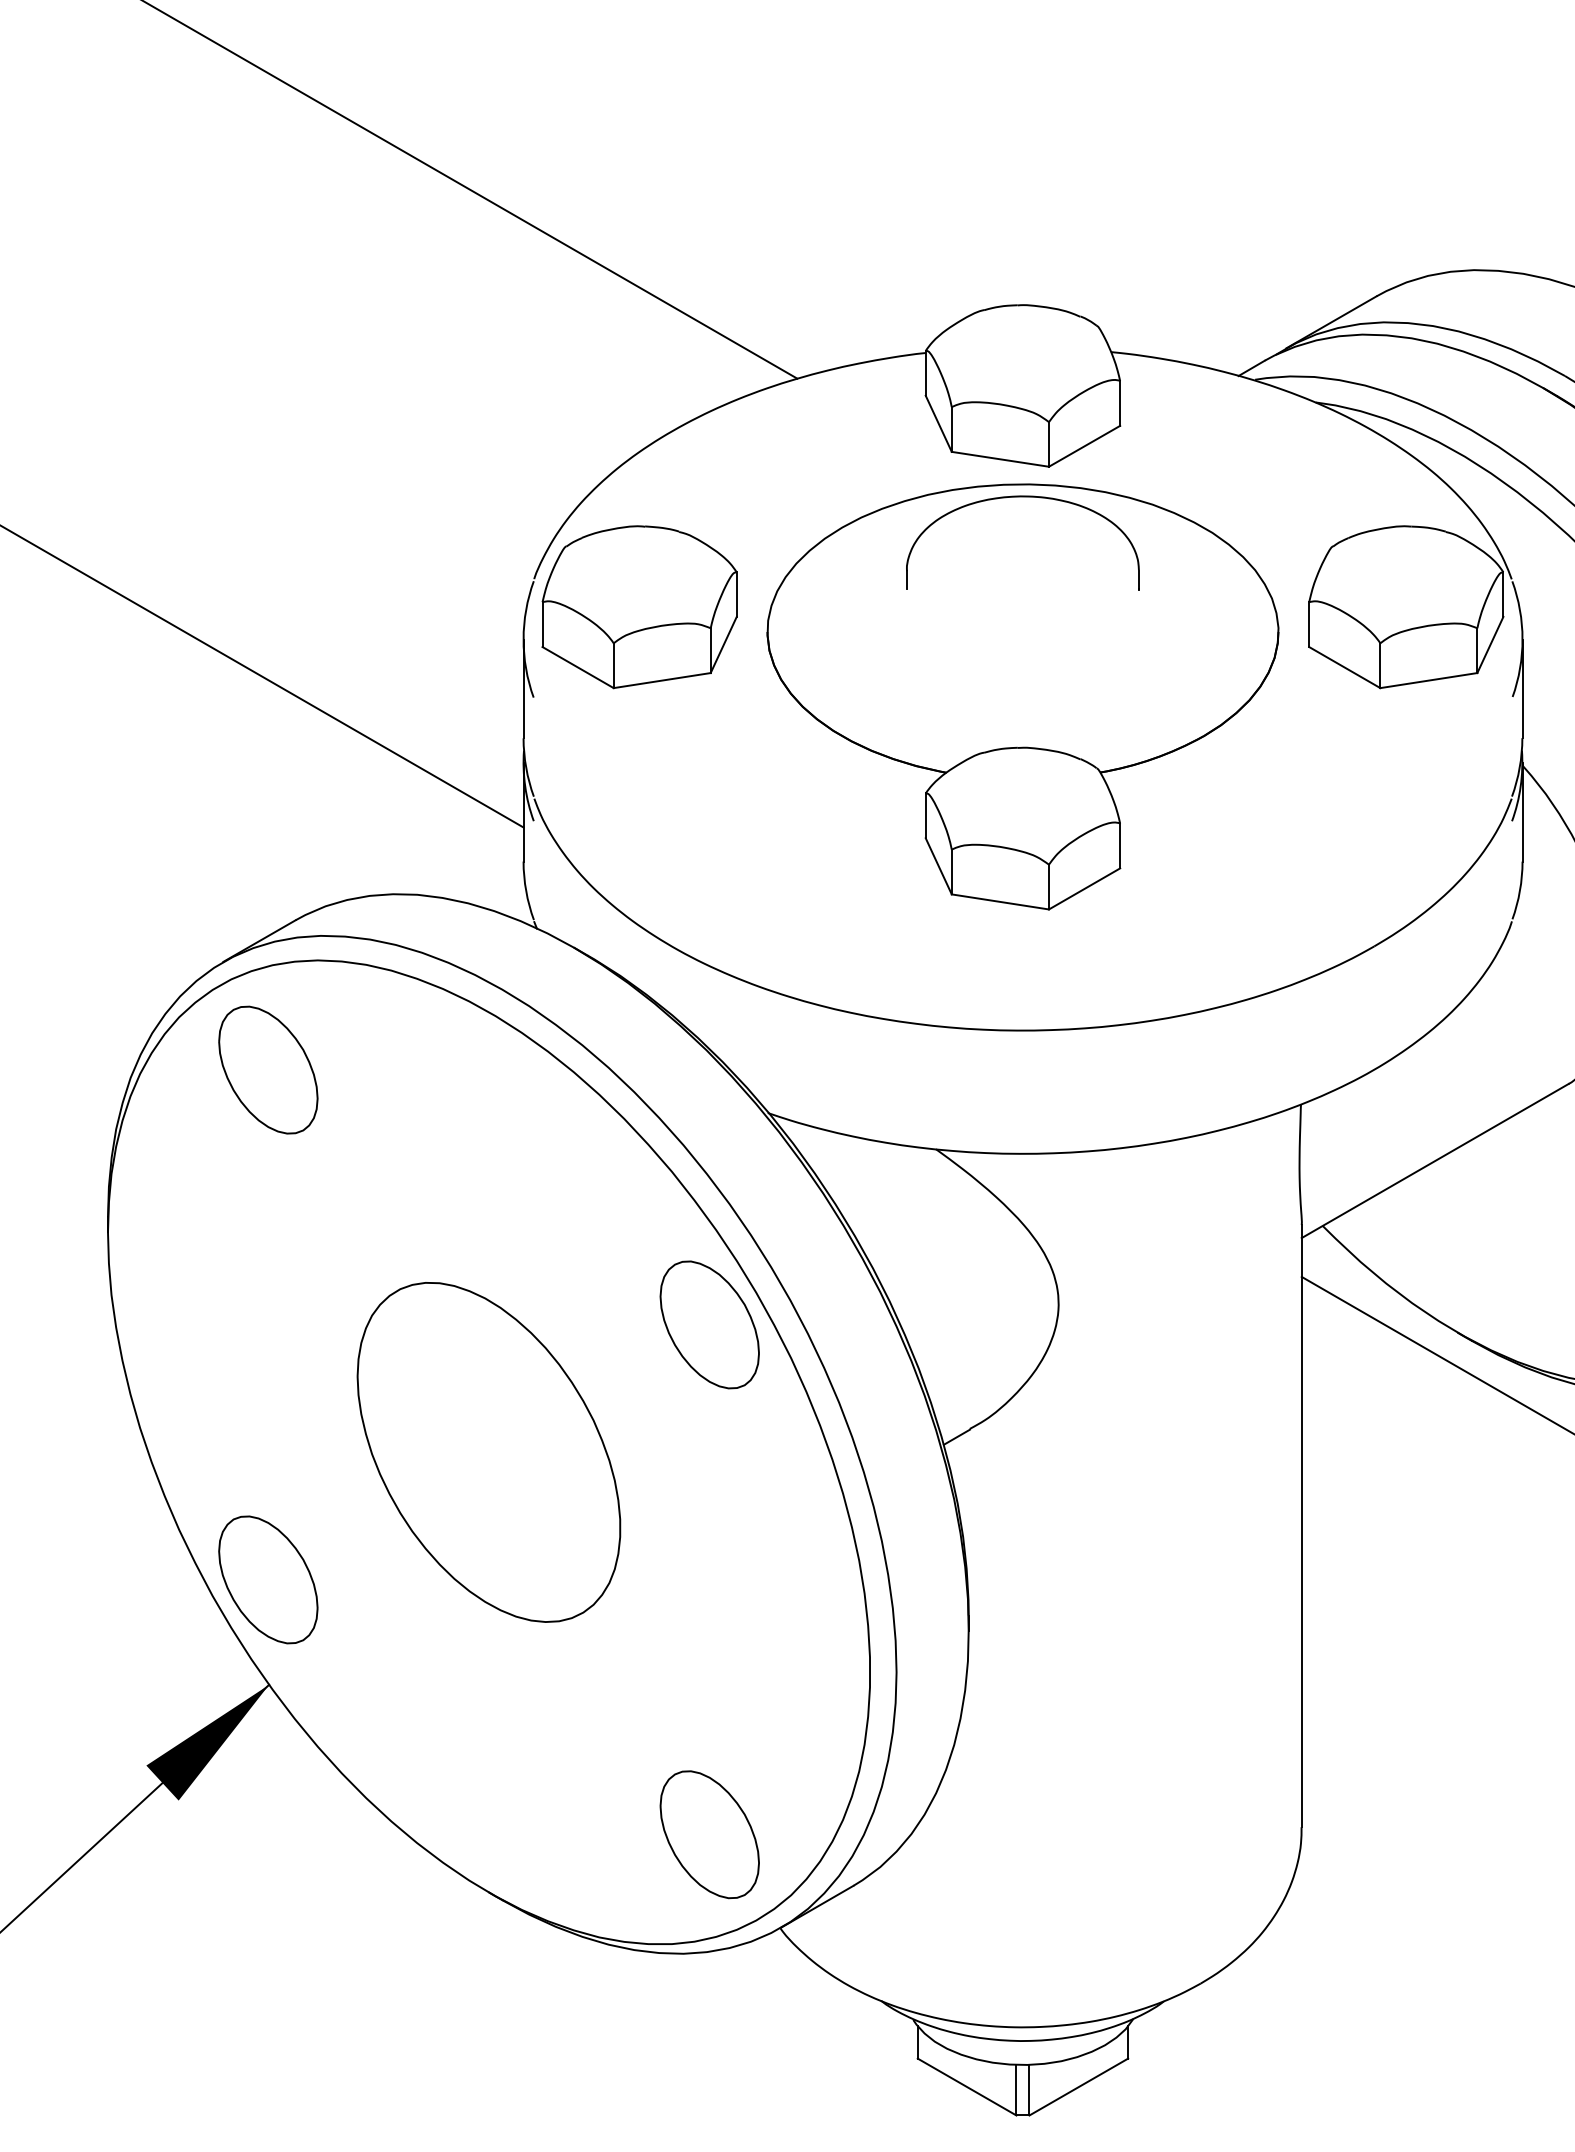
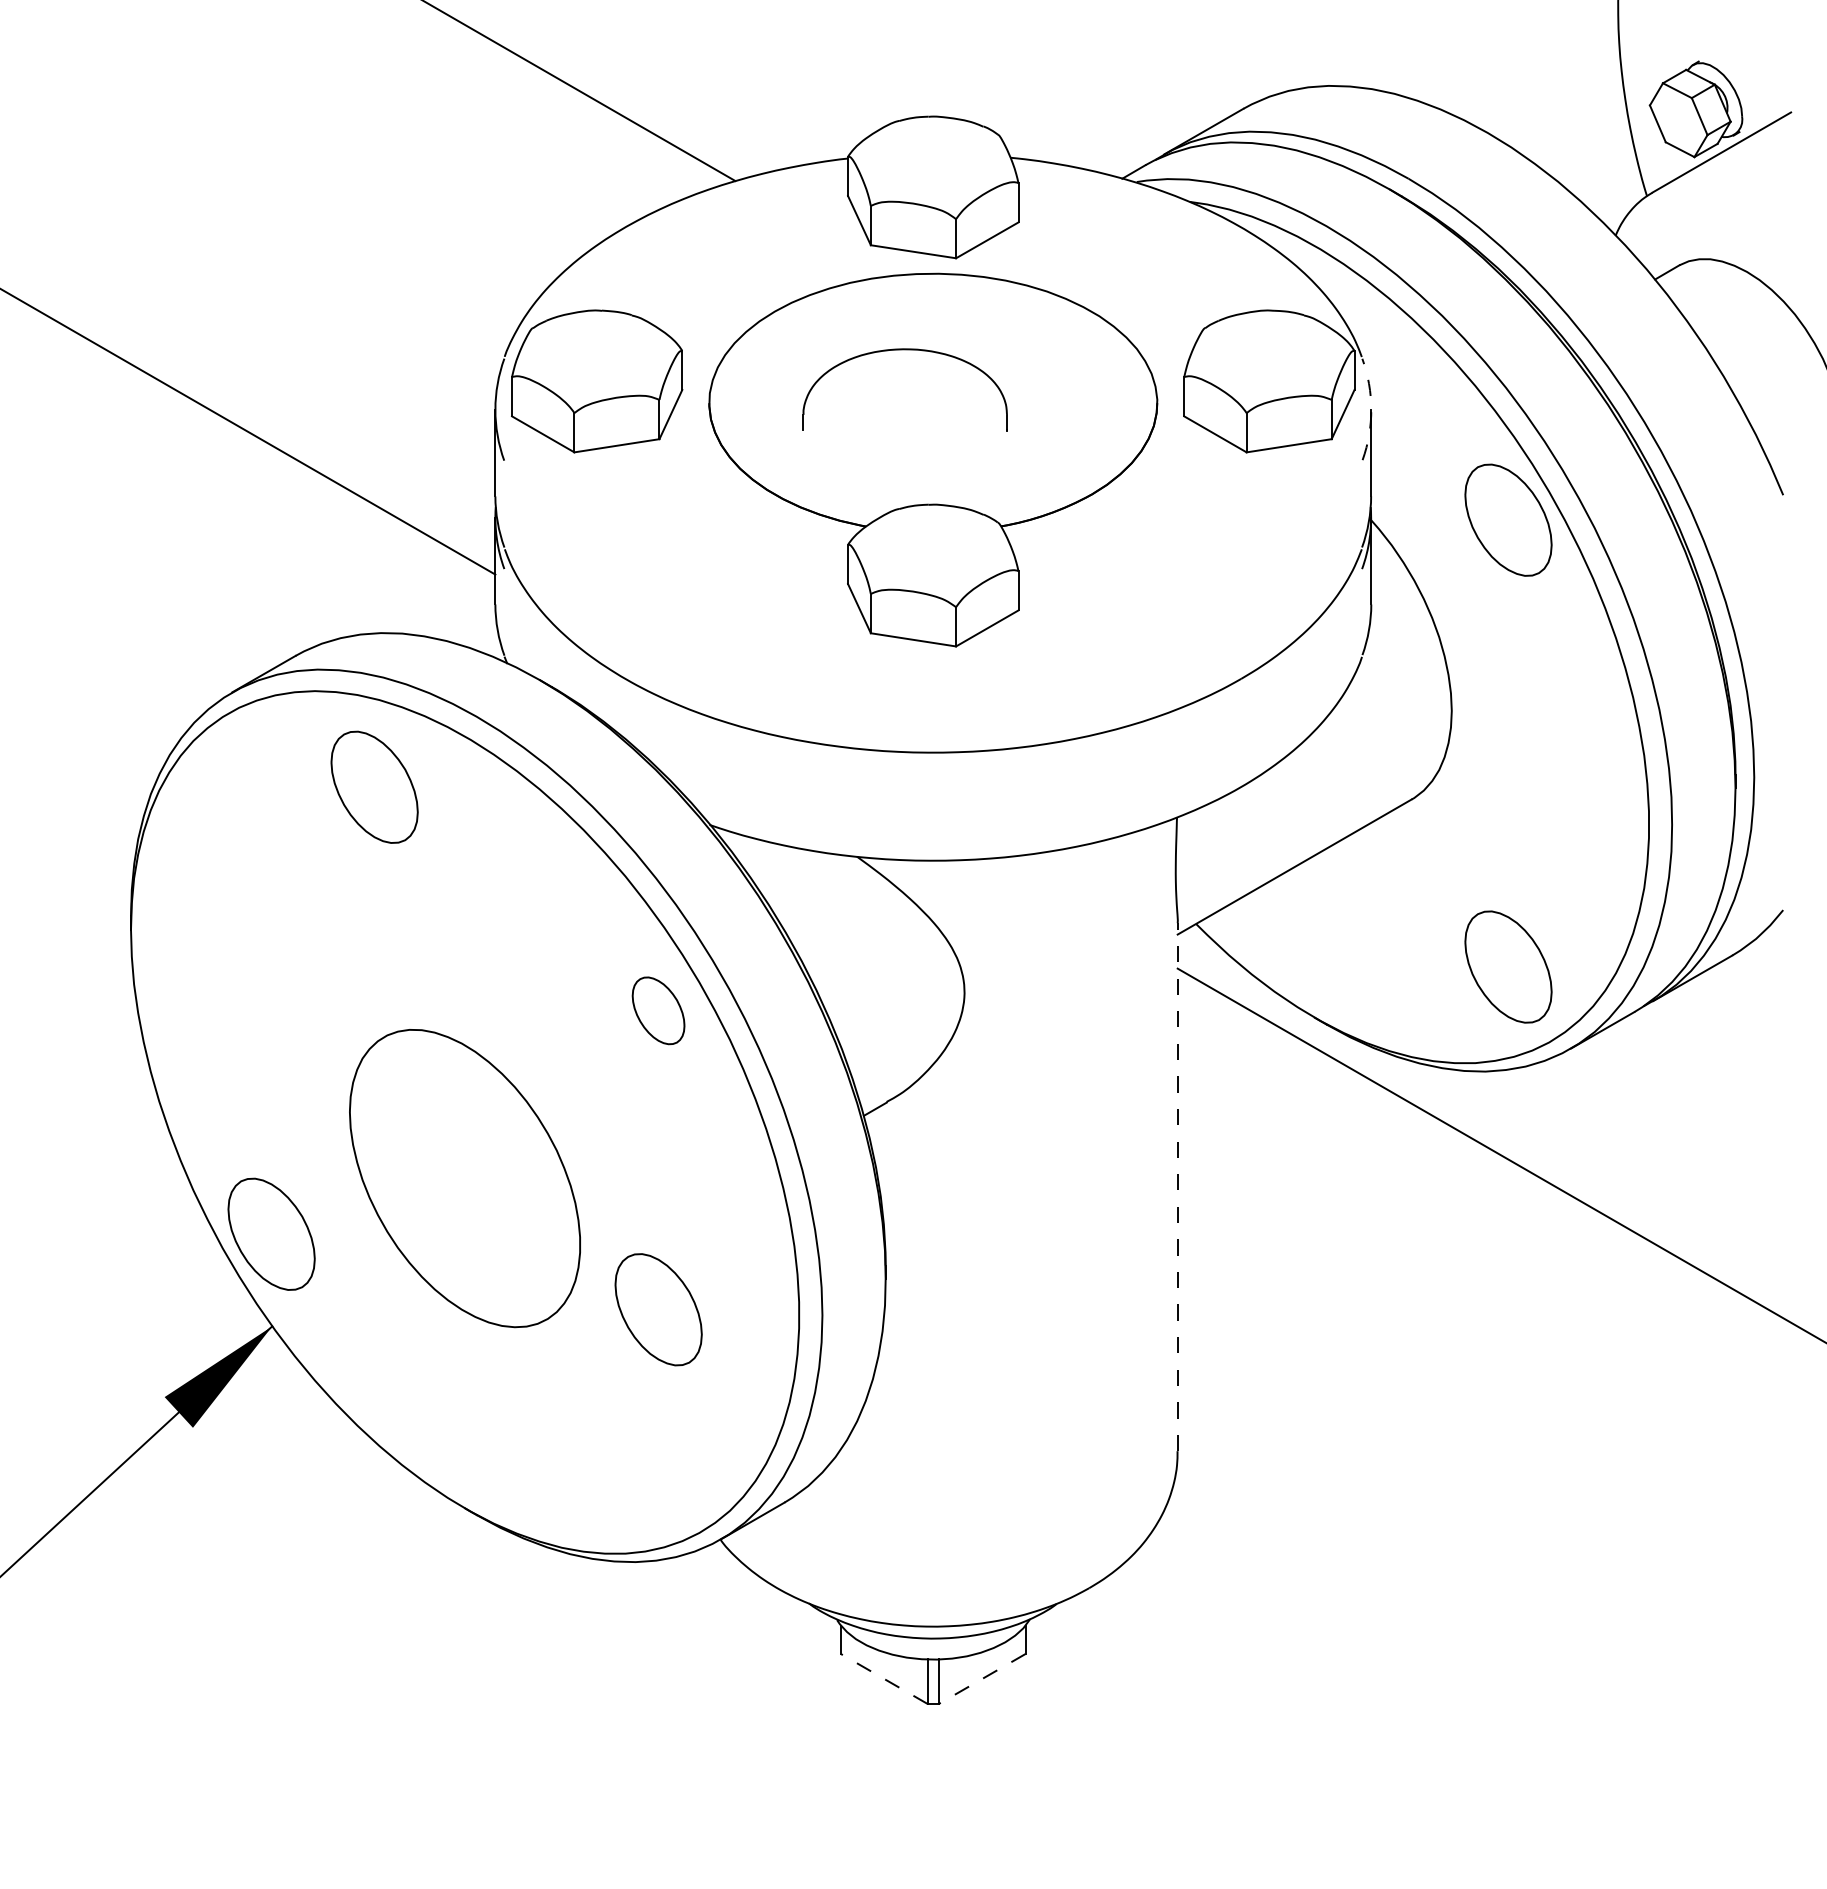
part: (1022, 497) -> (904, 350), moved
arc: (1522, 639) -> (1371, 409), solid -> dashed
part: (268, 1069) -> (374, 786), moved
part: (709, 1324) -> (658, 1010), size x0.6
part: (488, 1452) -> (464, 1178), moved
line: (1301, 1526) -> (1177, 1187), solid -> dashed
part: (709, 1834) -> (658, 1309), moved
line: (967, 2086) -> (884, 1678), solid -> dashed
line: (1079, 2086) -> (982, 1678), solid -> dashed

